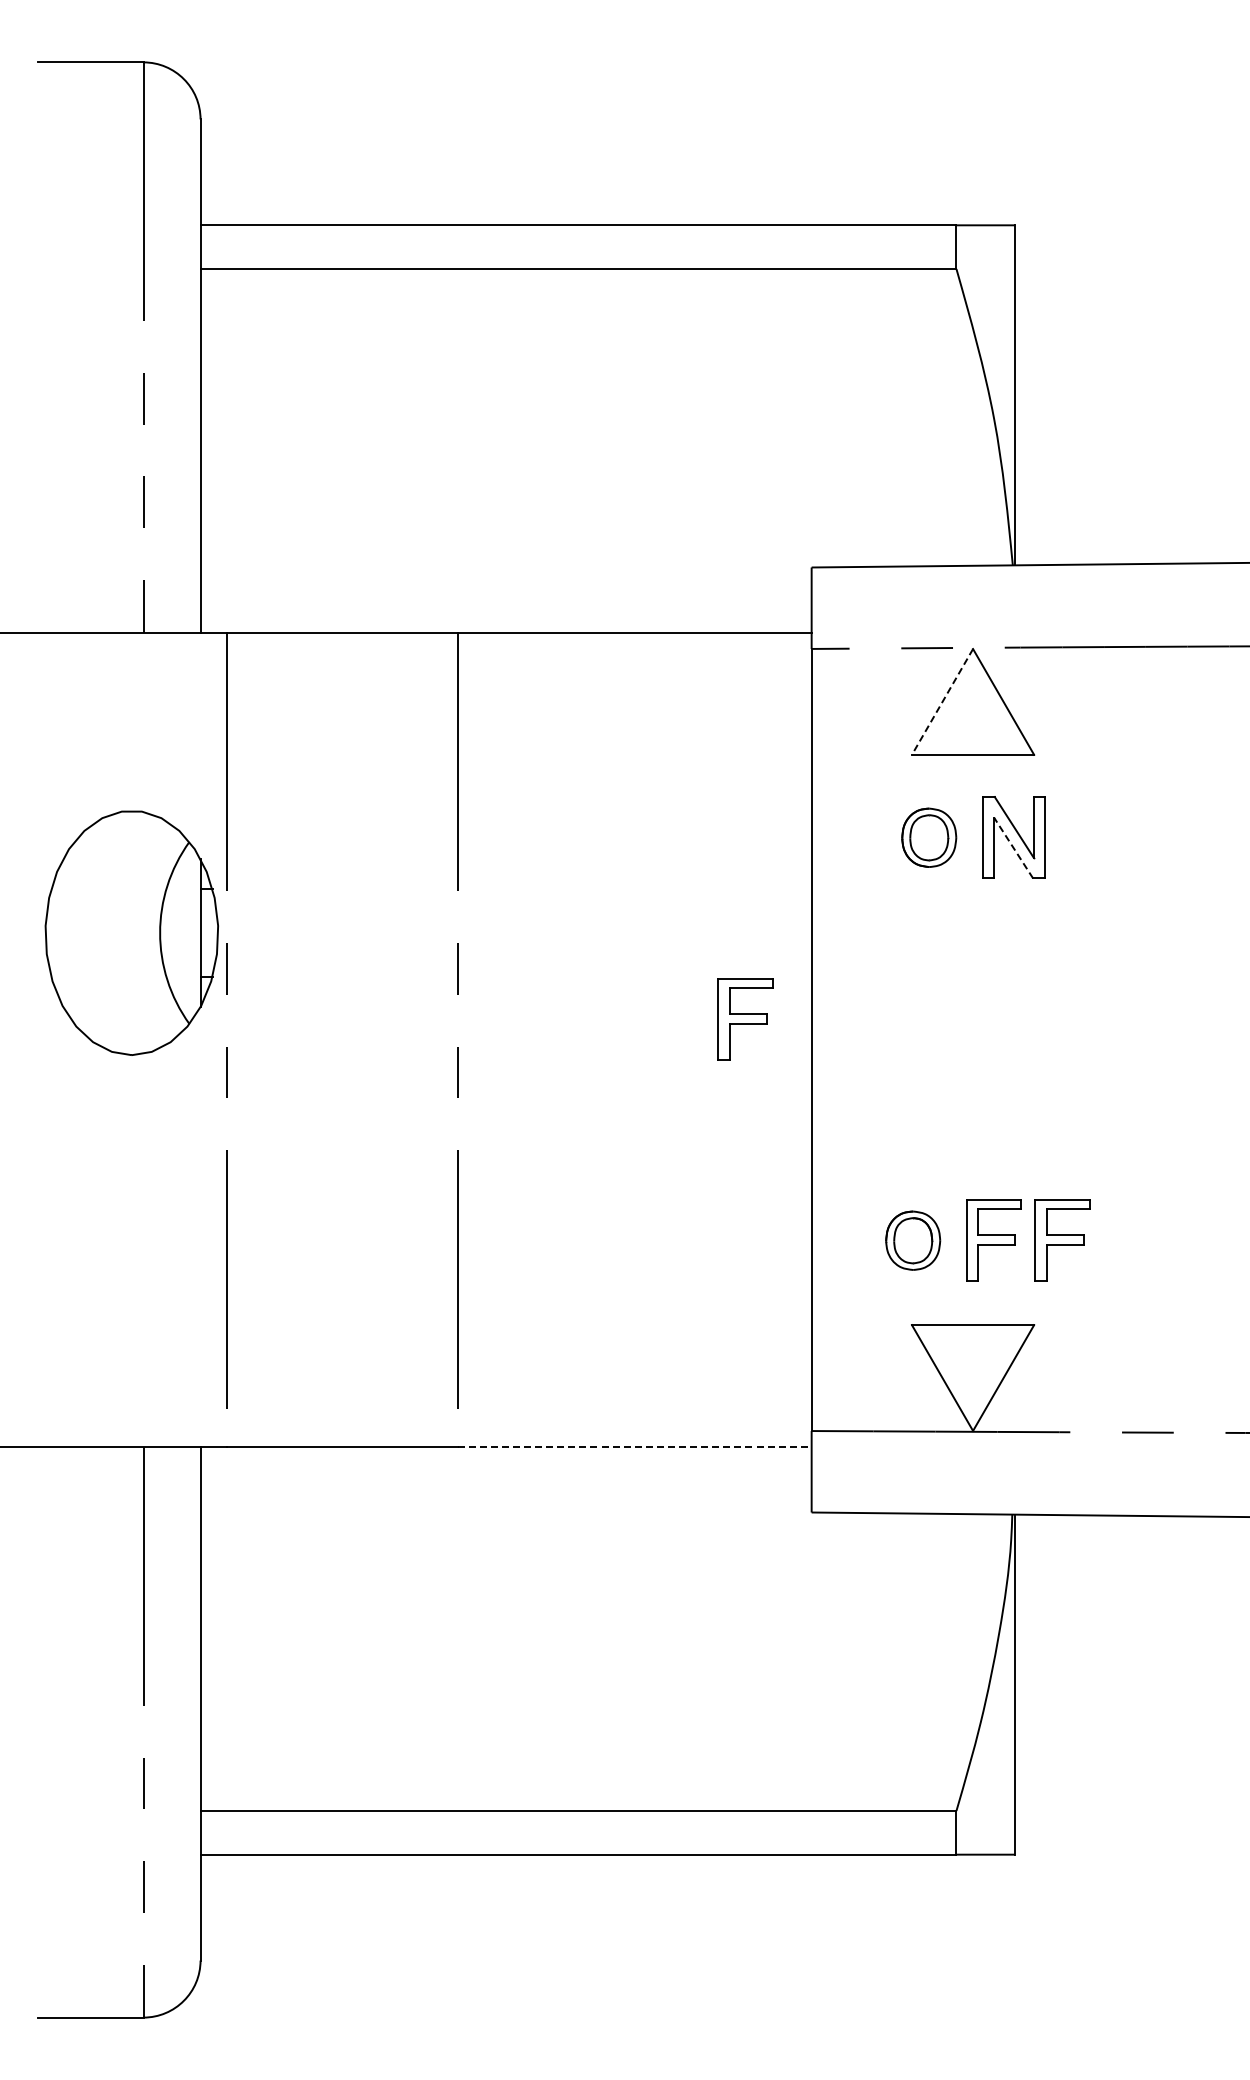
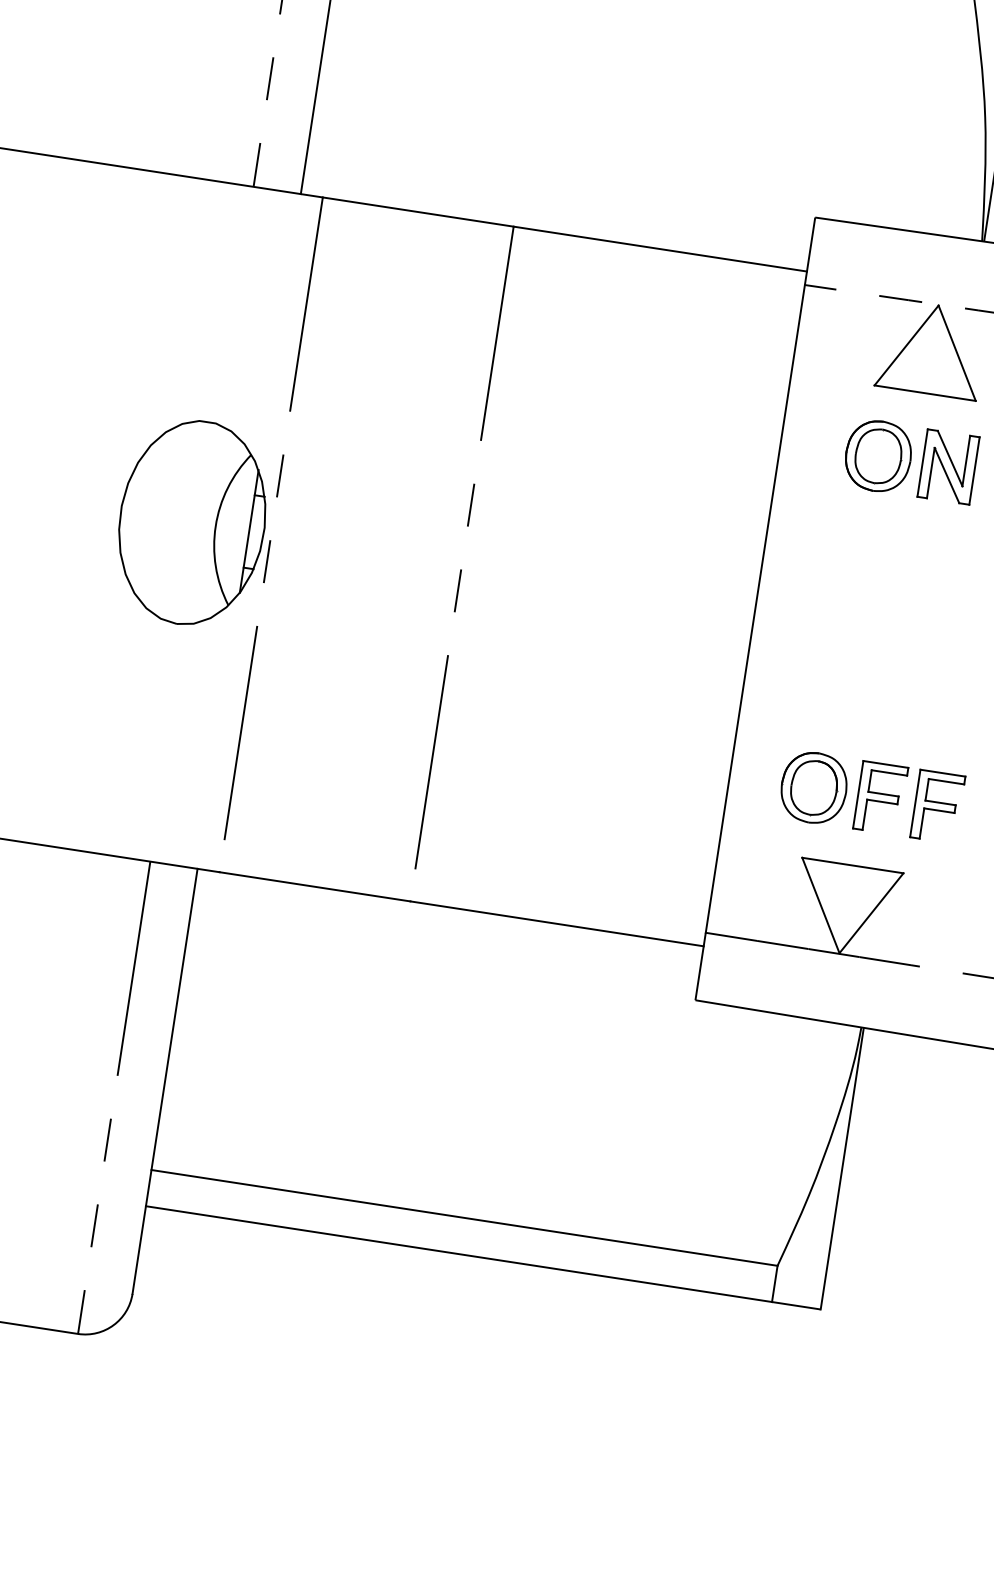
line: (942, 702) -> (906, 345), dashed -> solid
part: (928, 837) -> (877, 456), size x1.43
line: (1013, 847) -> (946, 475), dashed -> solid
part: (131, 932) -> (192, 522), moved
part: (745, 1019) -> (703, 583), removed
part: (912, 1240) -> (813, 787), size x1.43
line: (635, 1447) -> (557, 924), dashed -> solid

